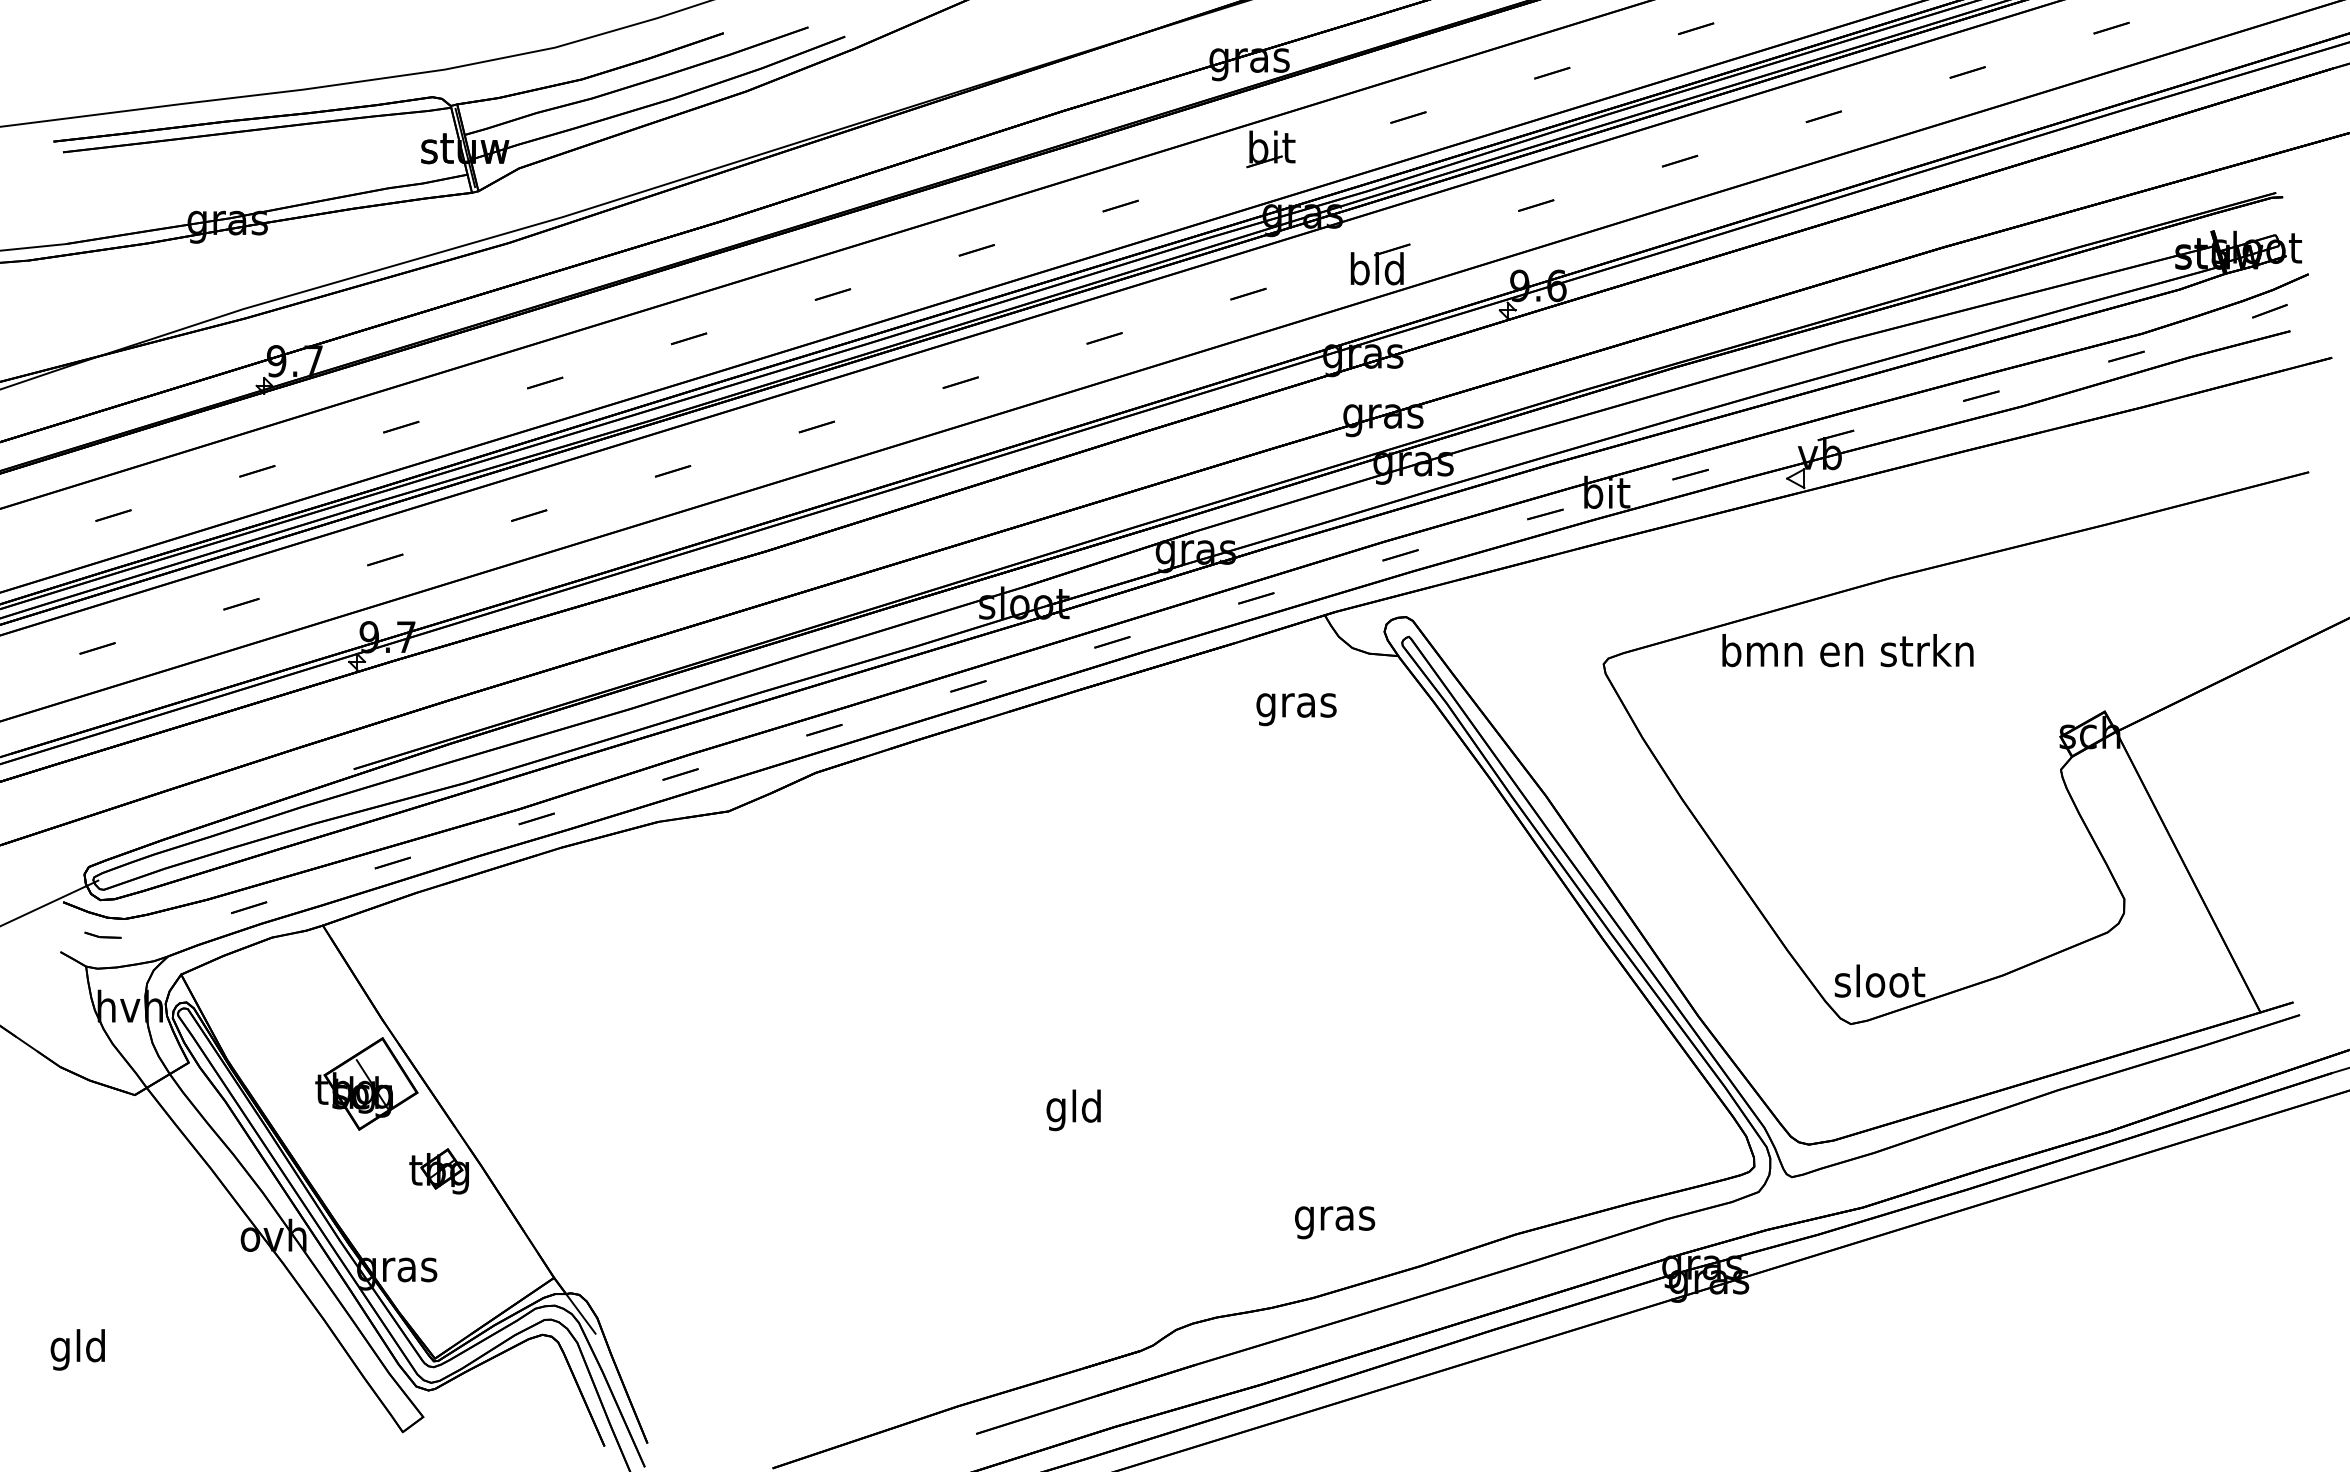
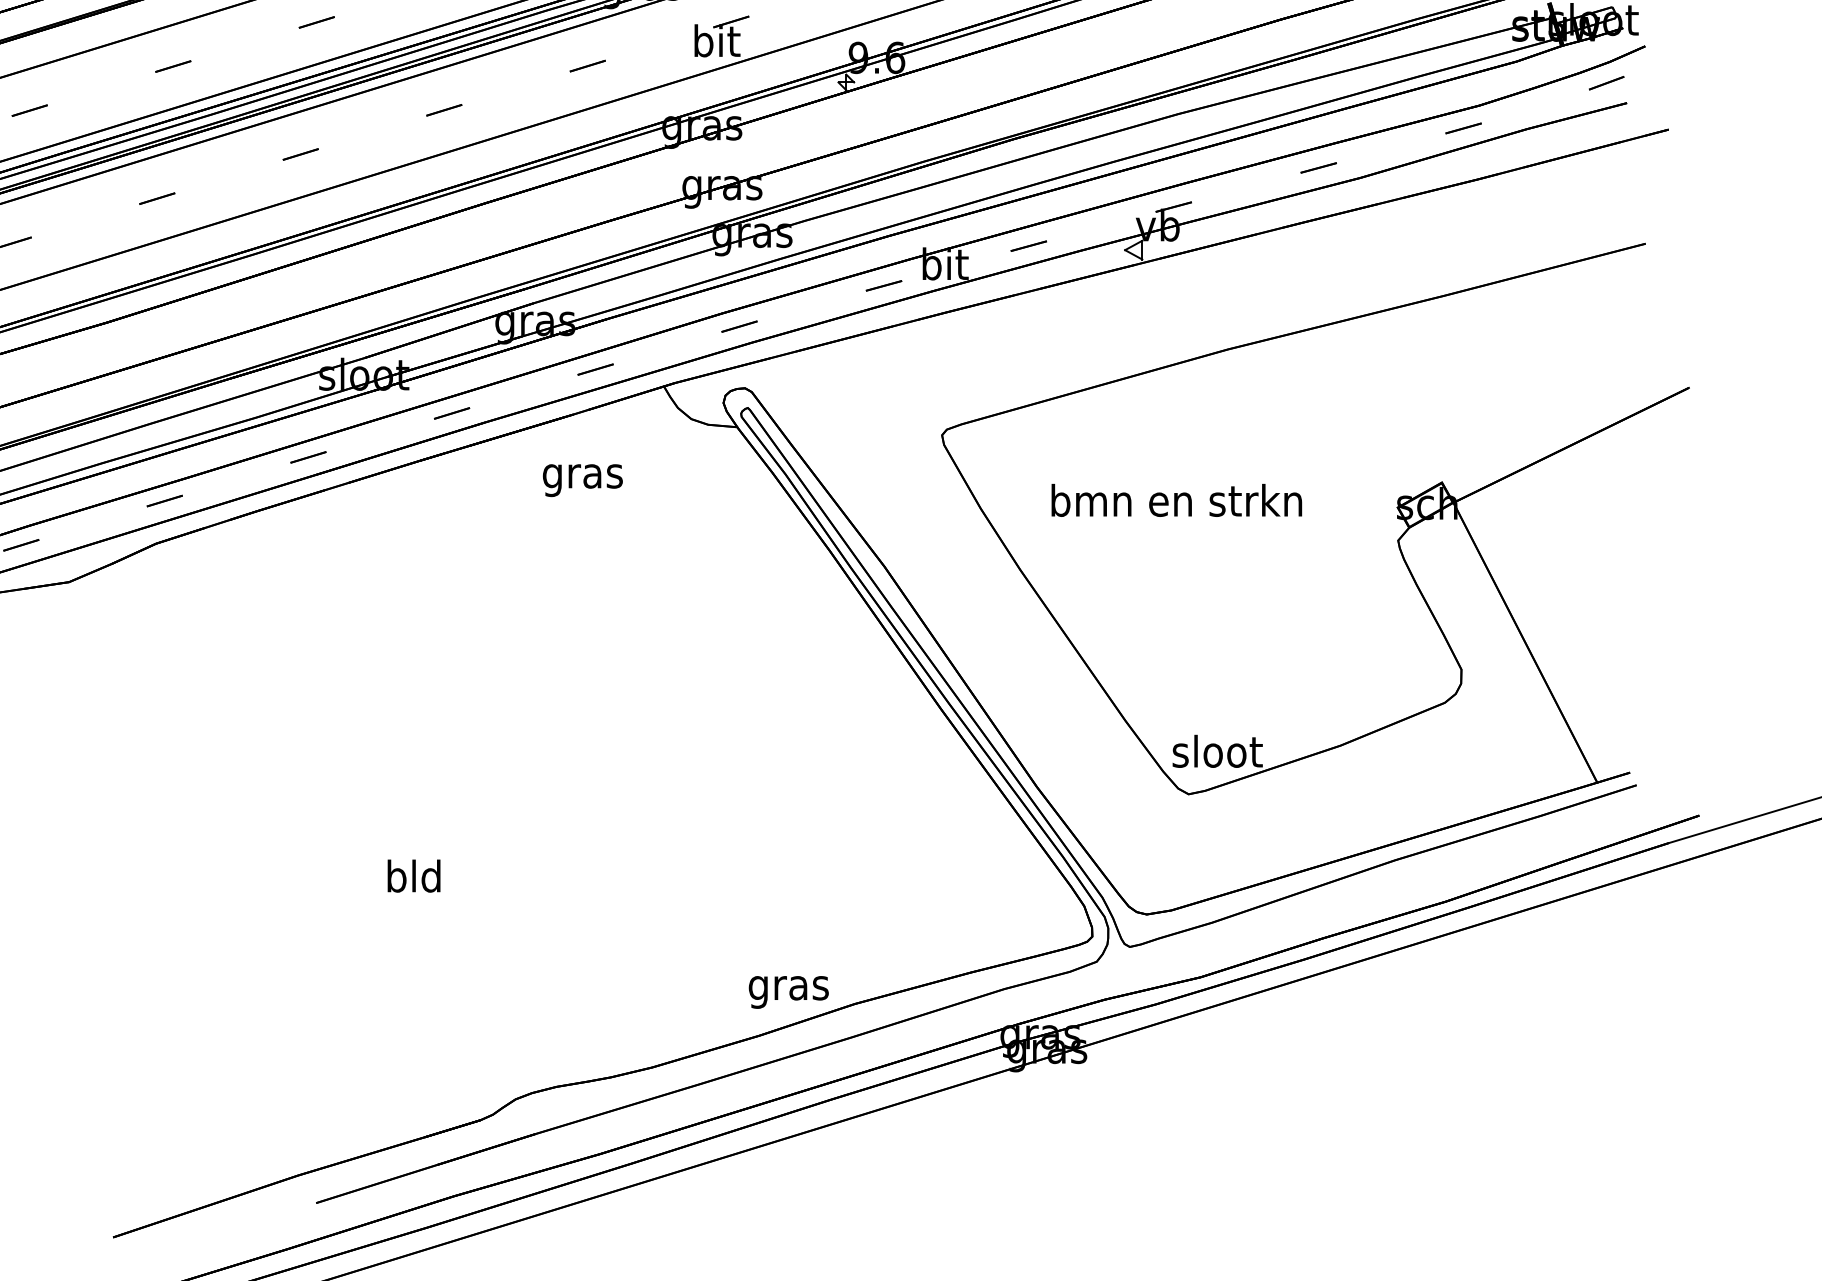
text: (1376, 268) -> (715, 40), bld -> bit
text: (1847, 650) -> (1176, 500), moved
text: (1296, 709) -> (582, 480), moved
text: (1056, 1110) -> (396, 880), gld -> bld
text: (1335, 1222) -> (789, 992), moved

